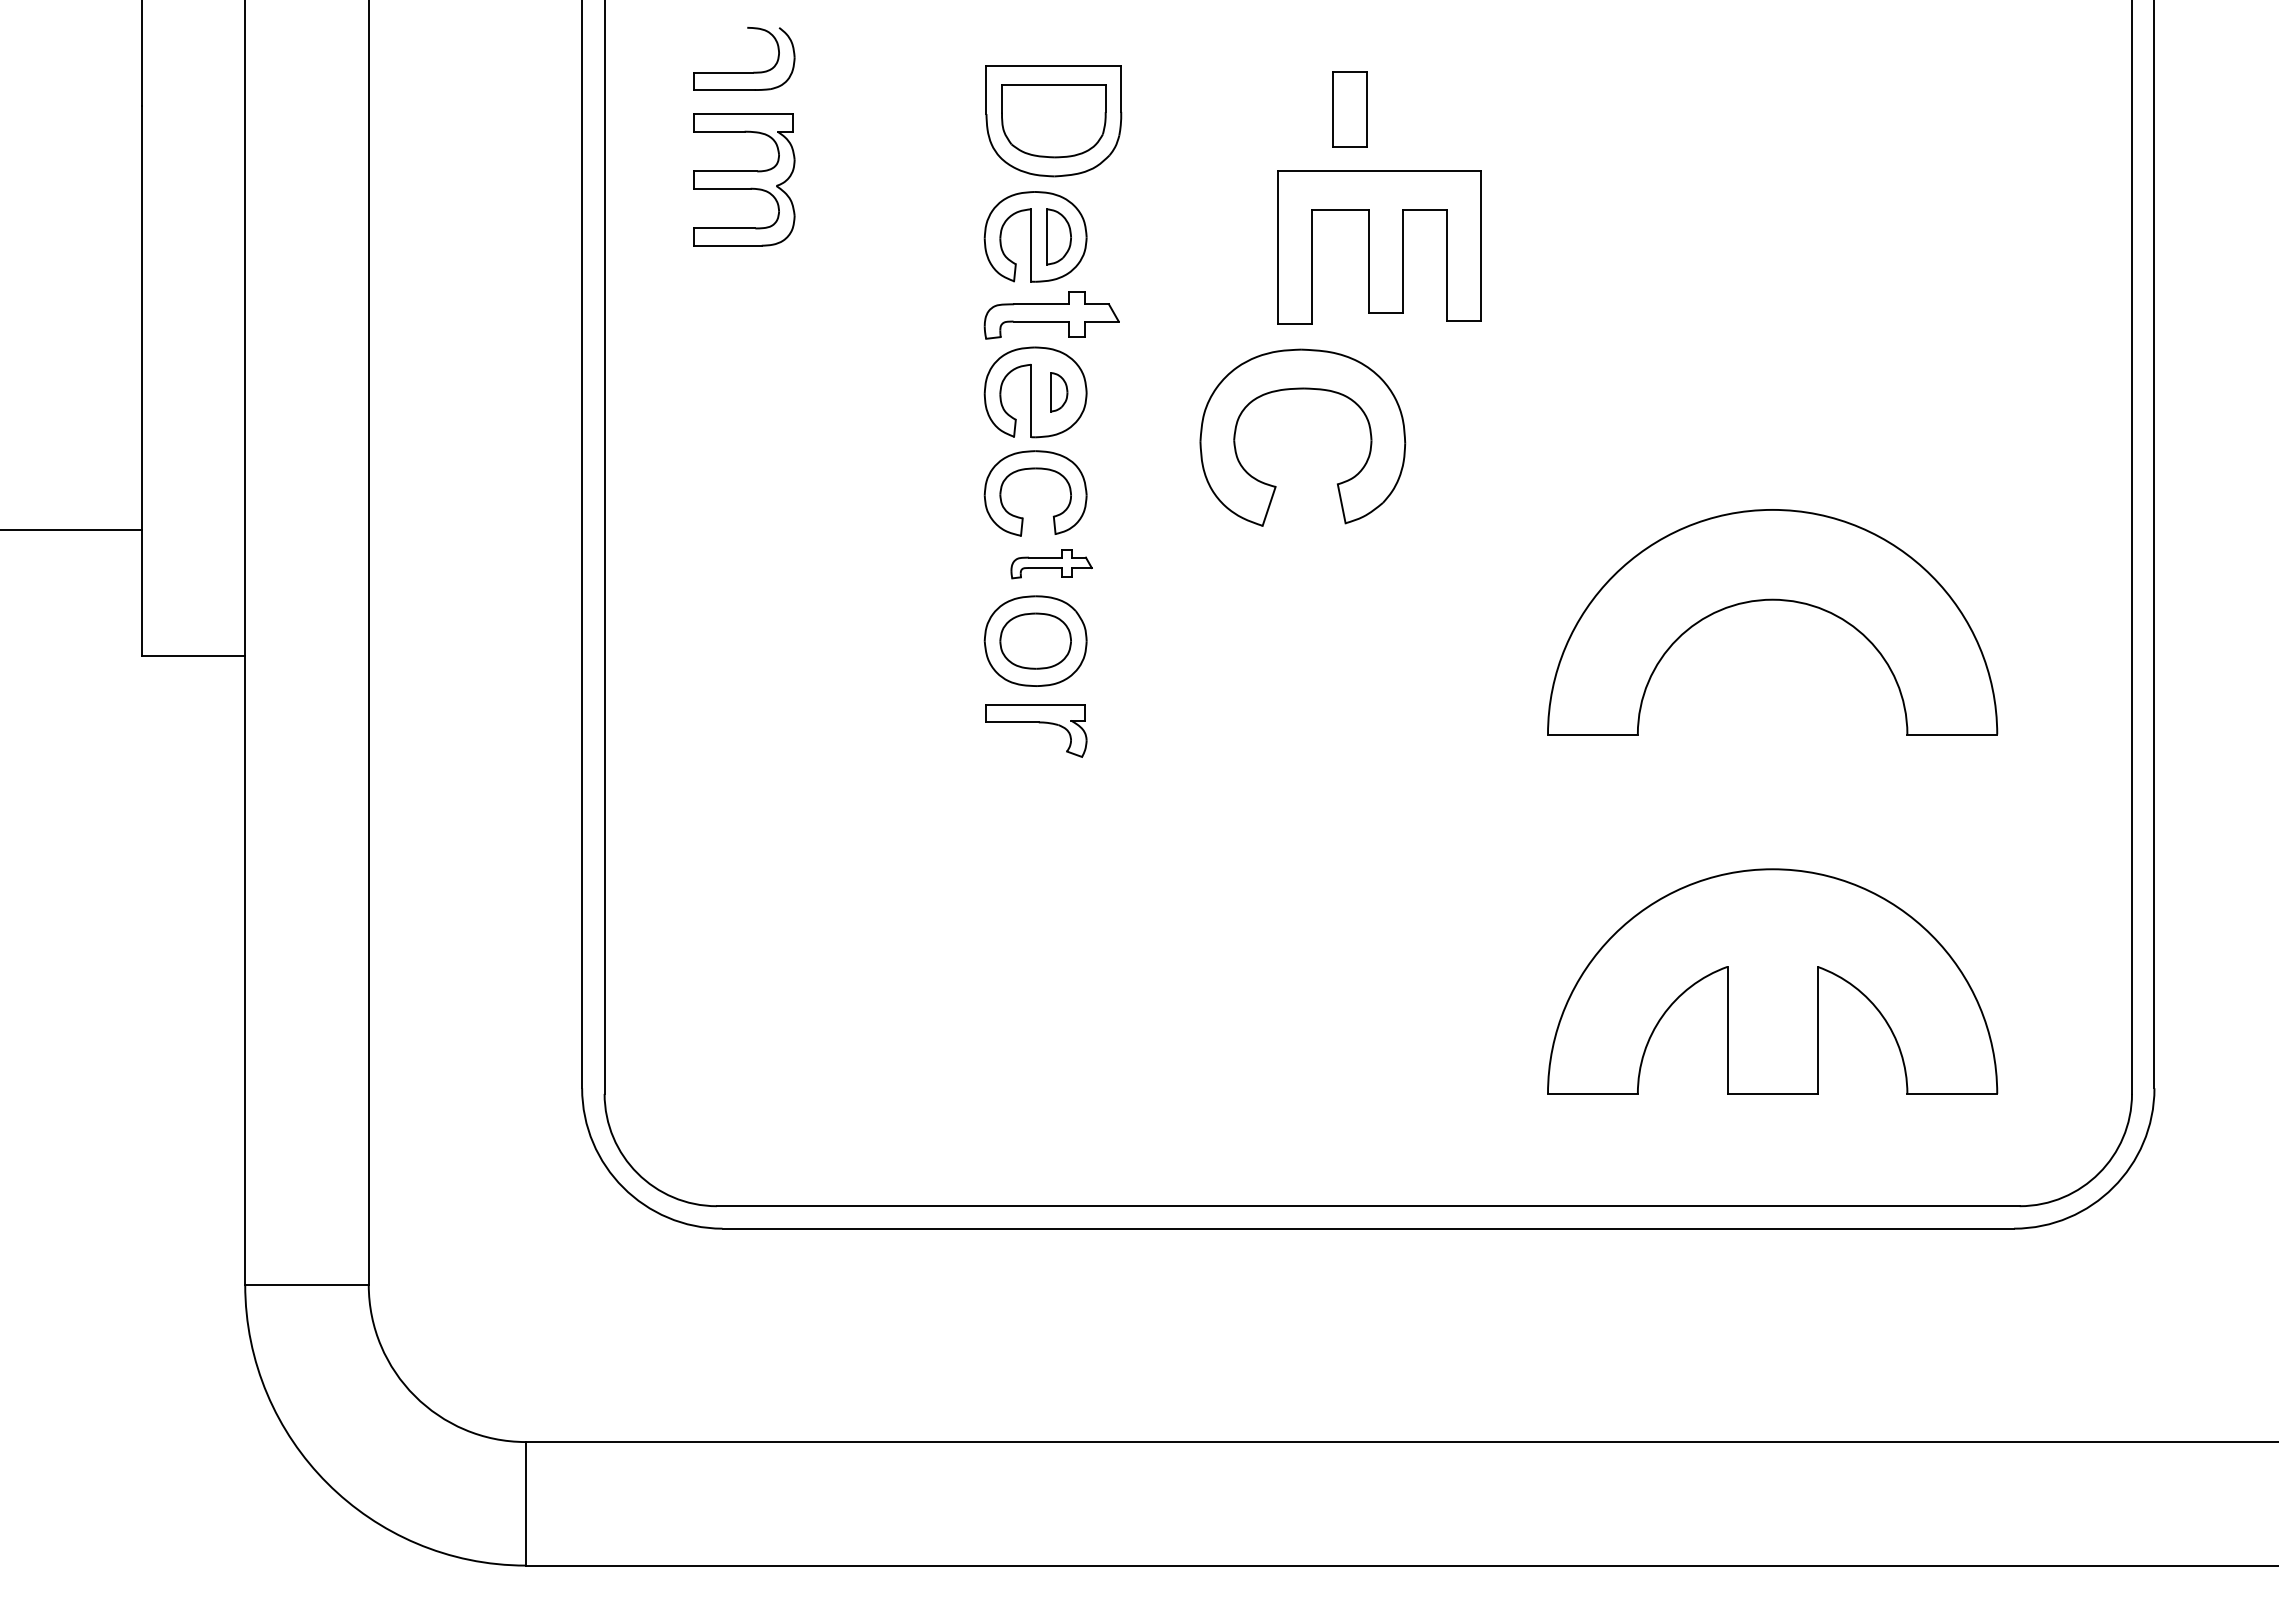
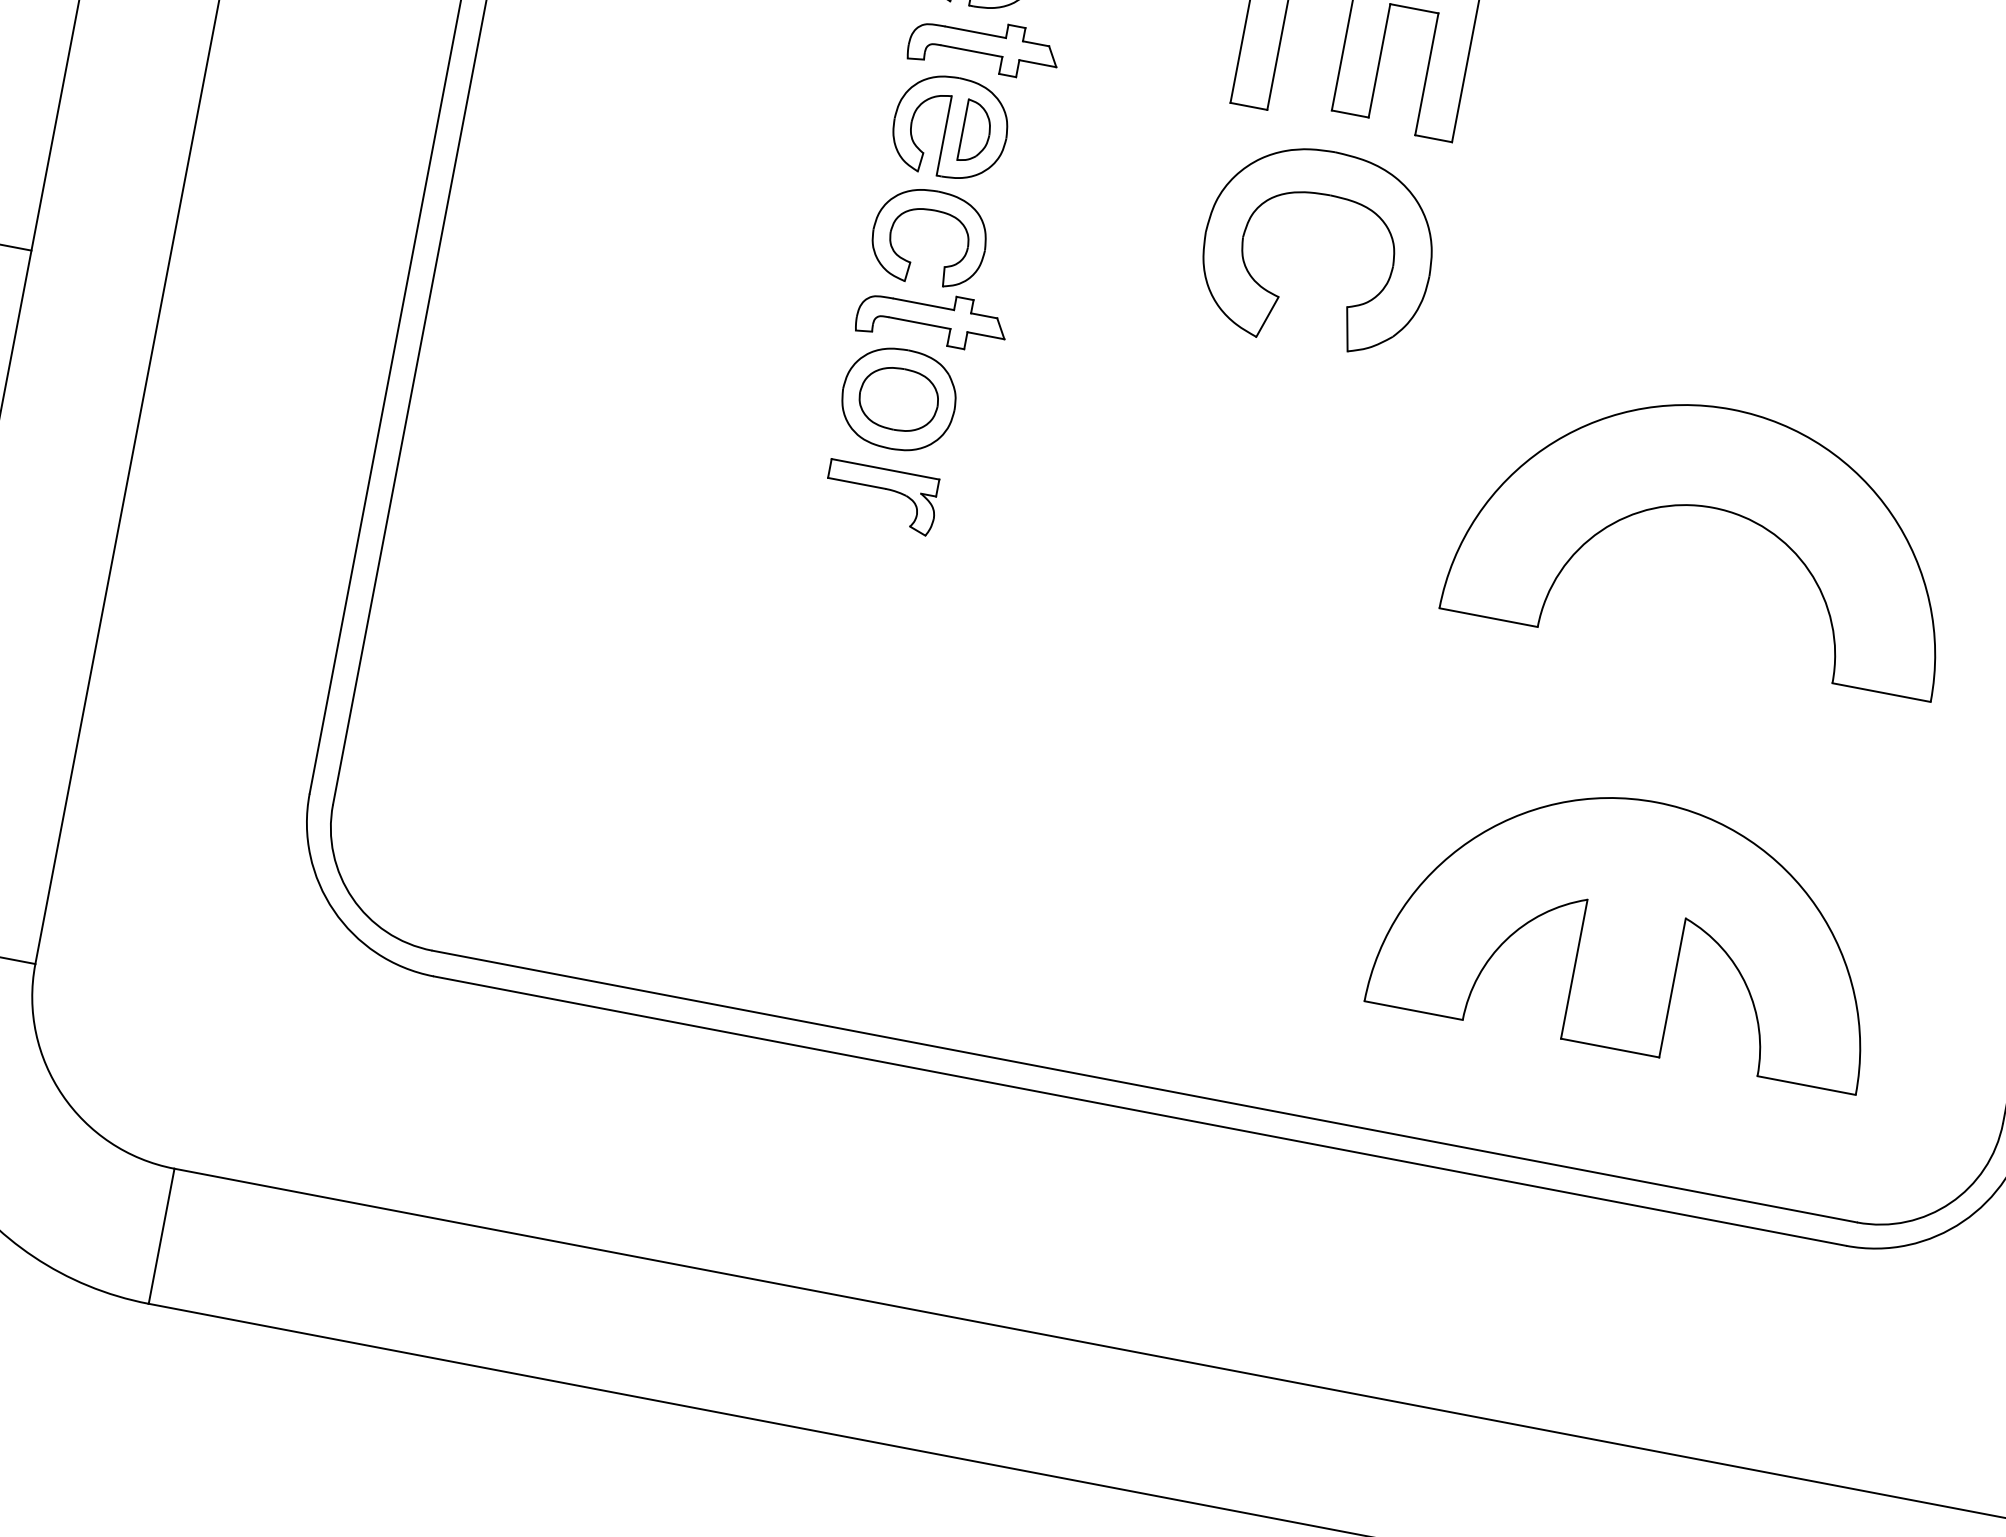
part: (1302, 389) -> (1328, 196), moved
part: (1058, 391) -> (975, 131), size x1.43
part: (1051, 564) -> (932, 318), size x1.67

